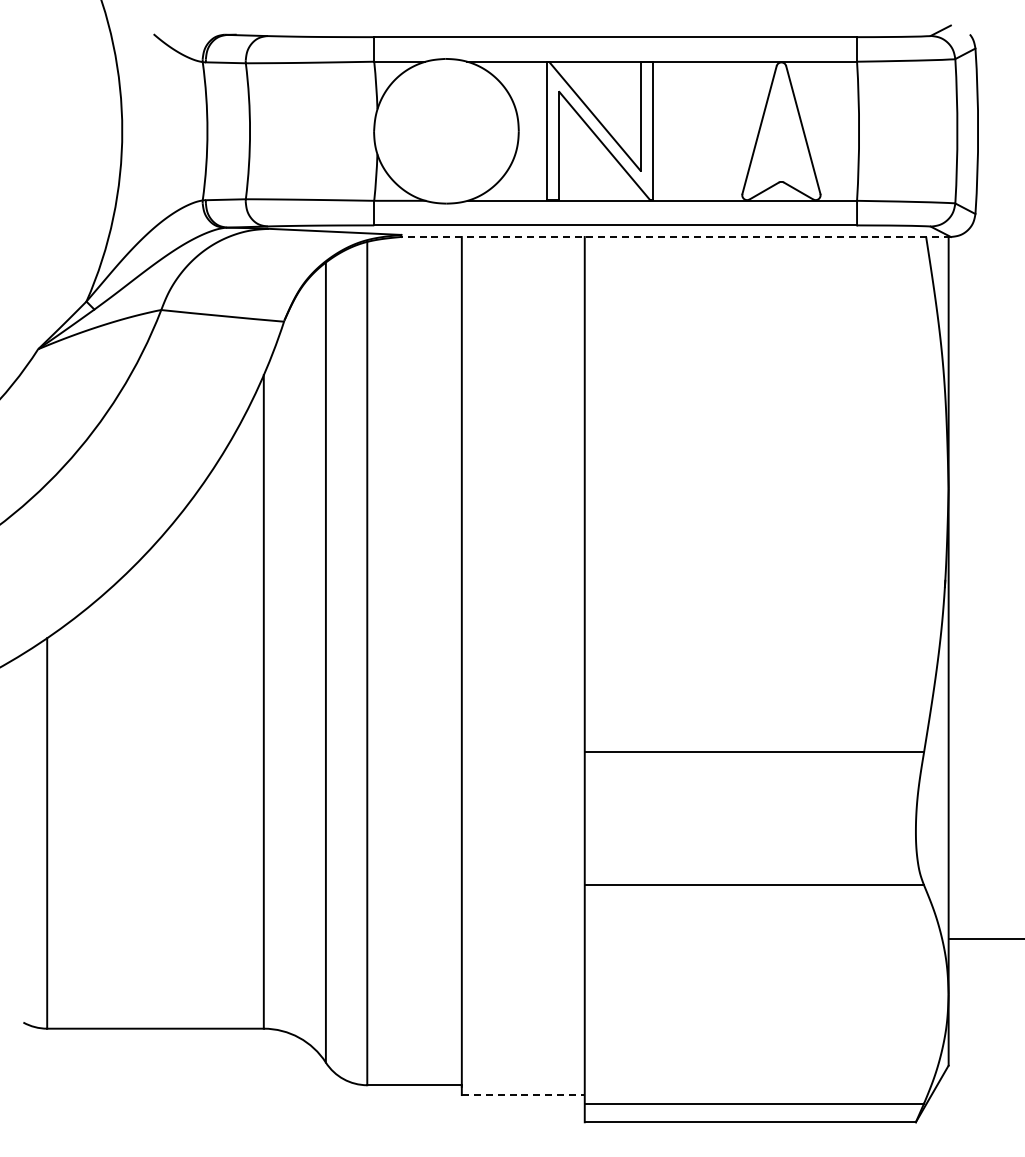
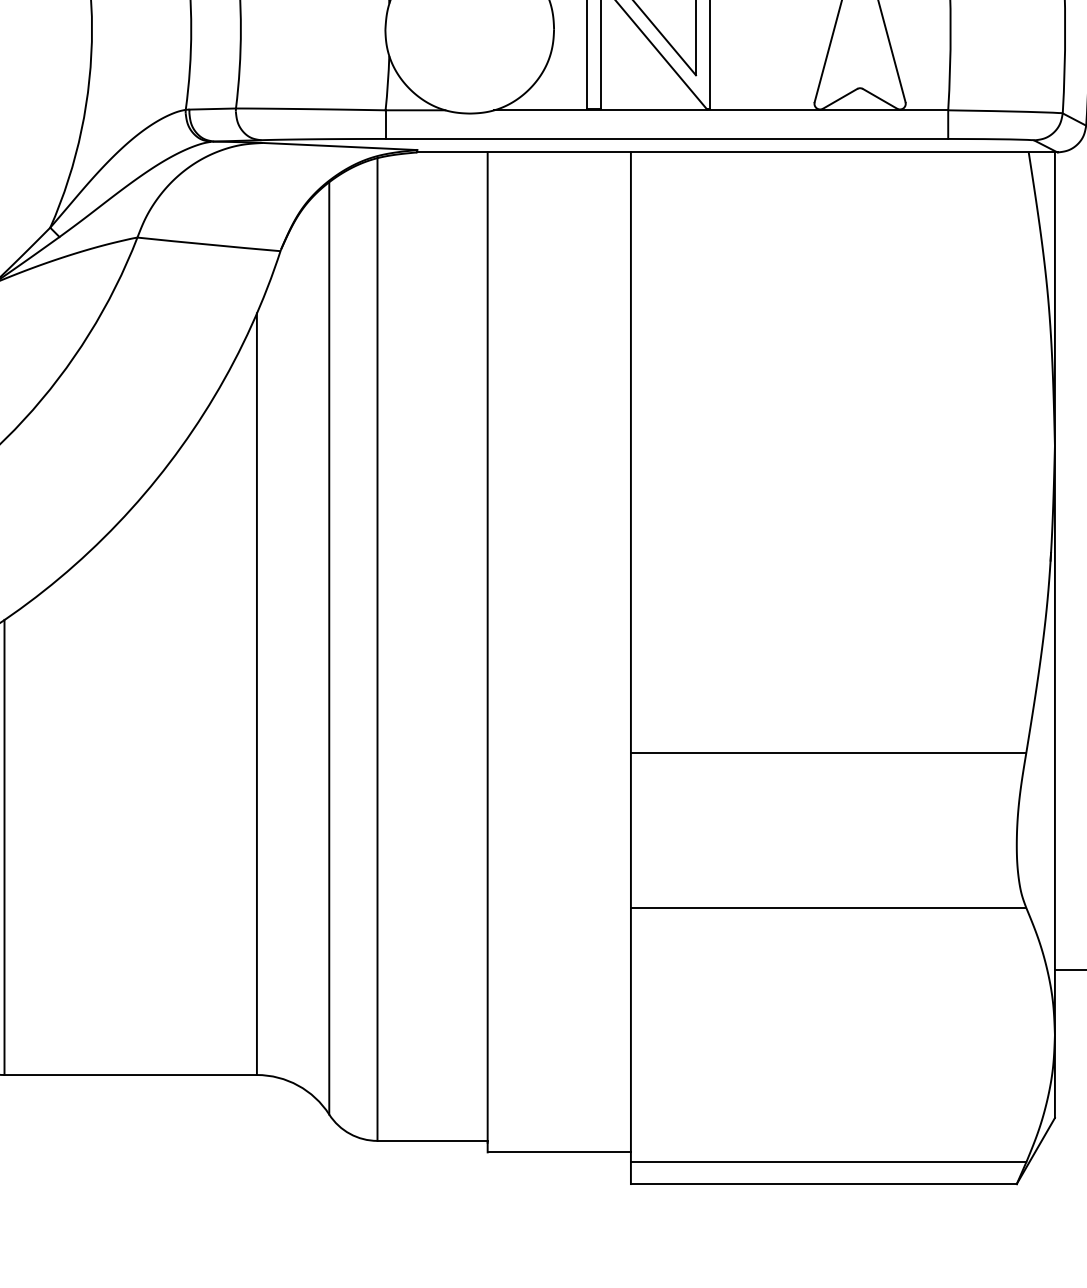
line: (675, 237) -> (736, 153), dashed -> solid
line: (523, 1095) -> (559, 1152), dashed -> solid

